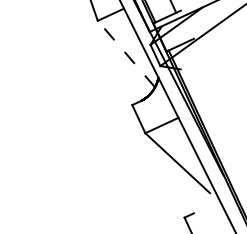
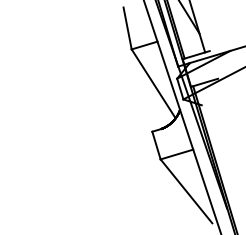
line: (126, 53) -> (153, 83), dashed -> solid

